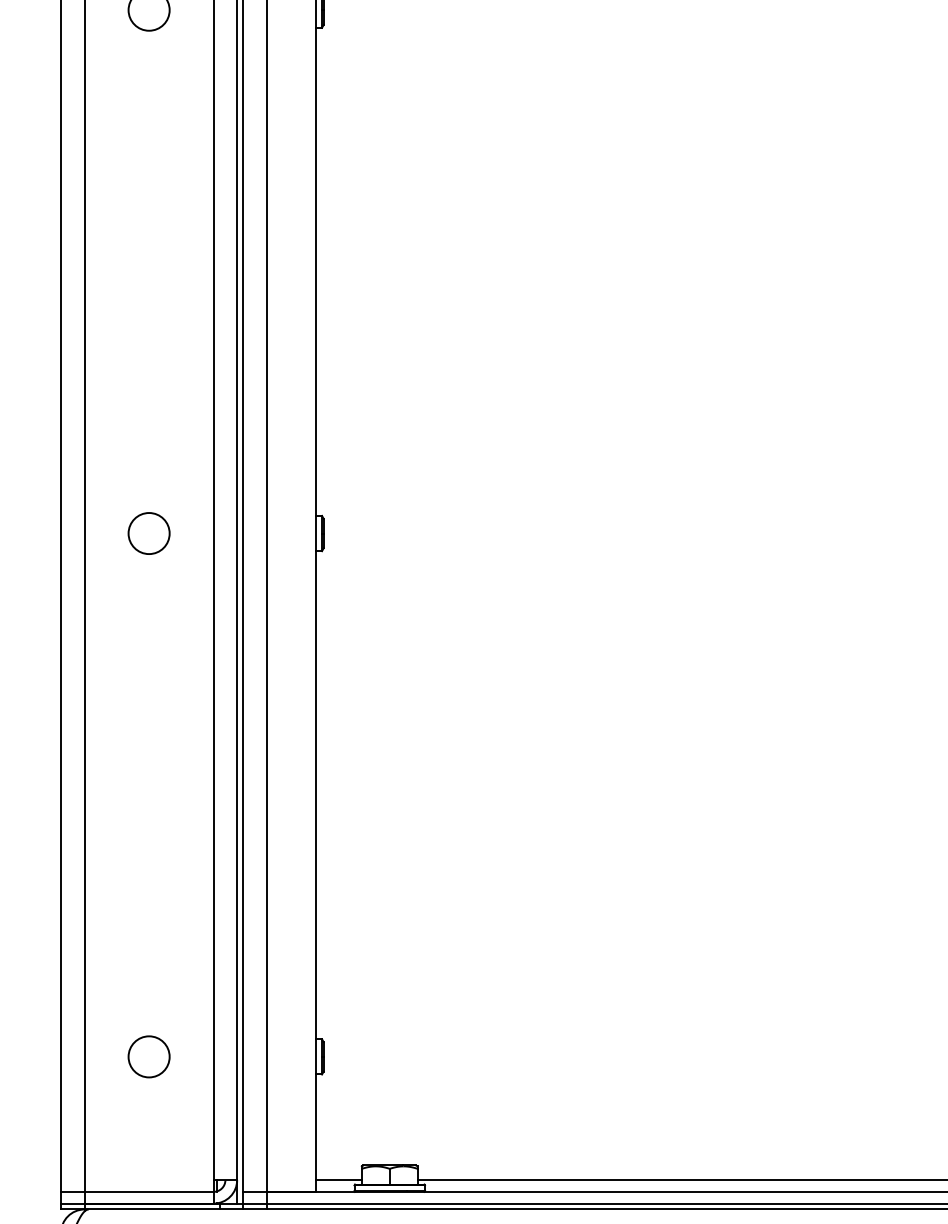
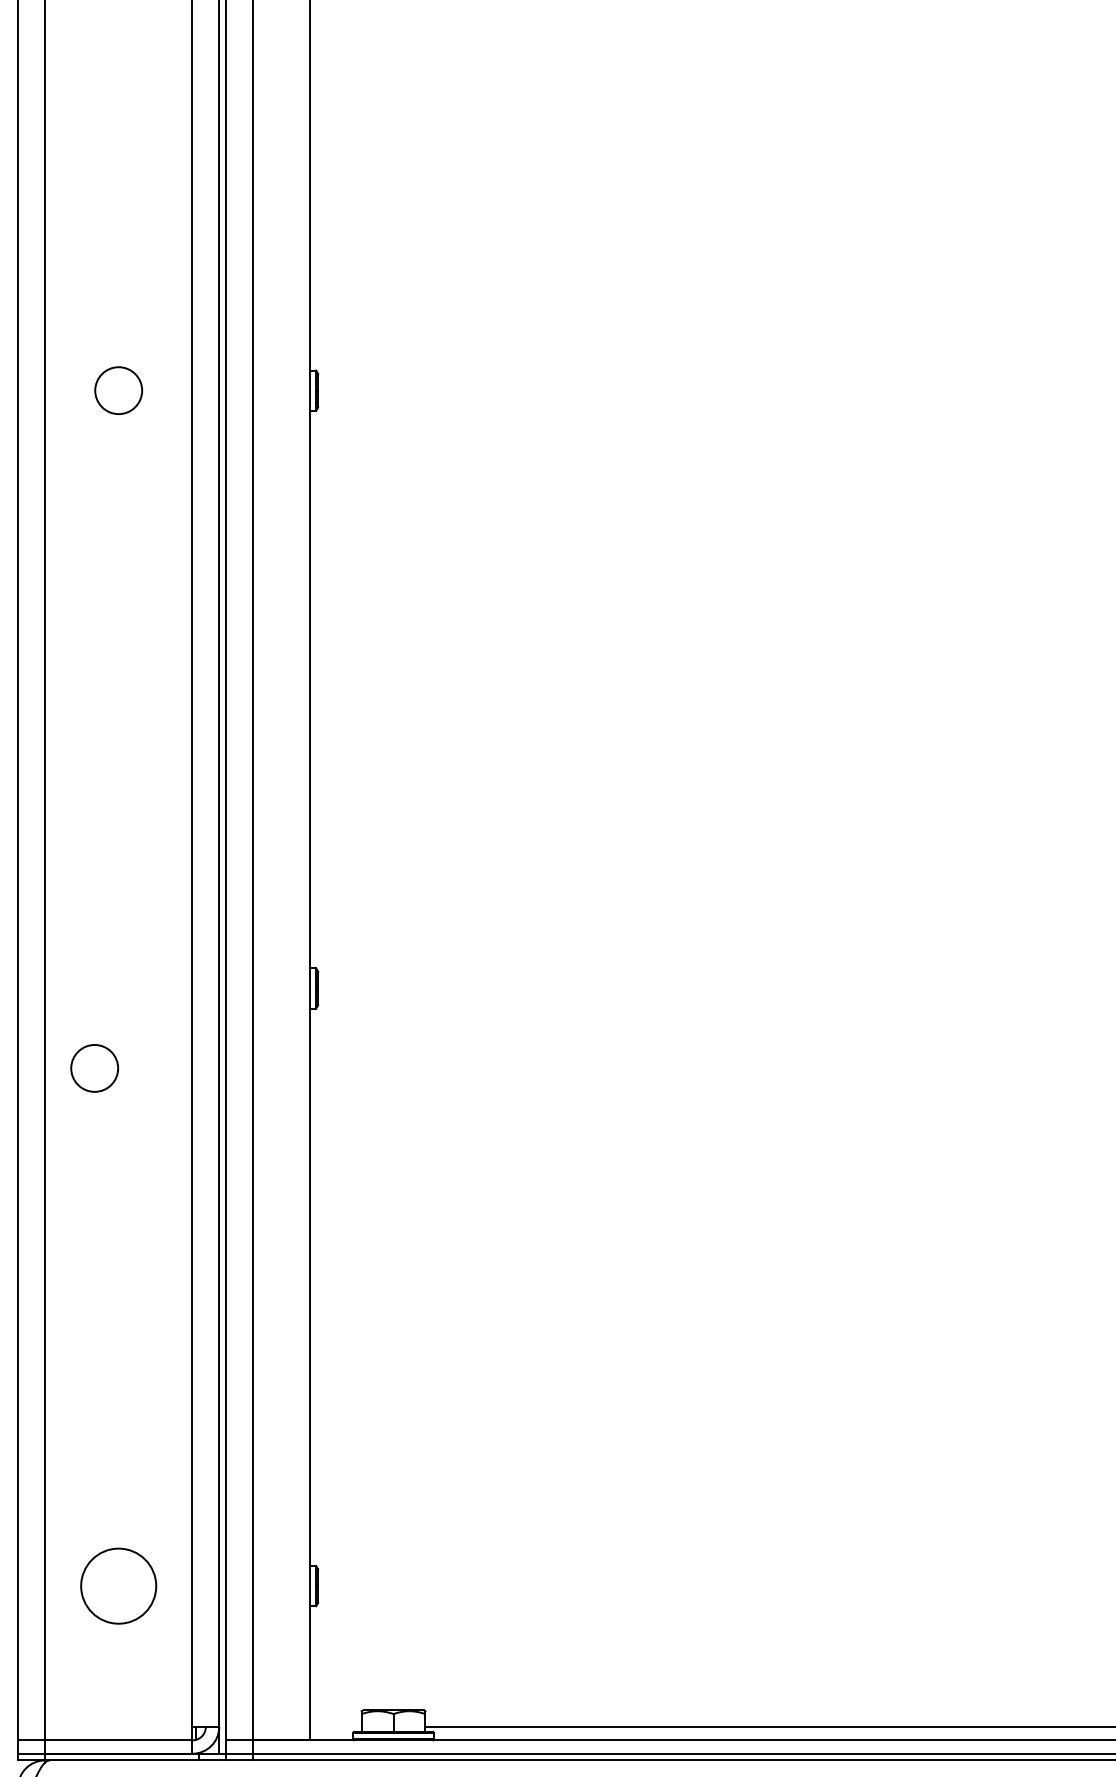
circle: (148, 533) -> (94, 1068), moved
circle: (148, 1056) -> (118, 1585), size x1.6
line: (338, 1179) -> (335, 1726), removed

